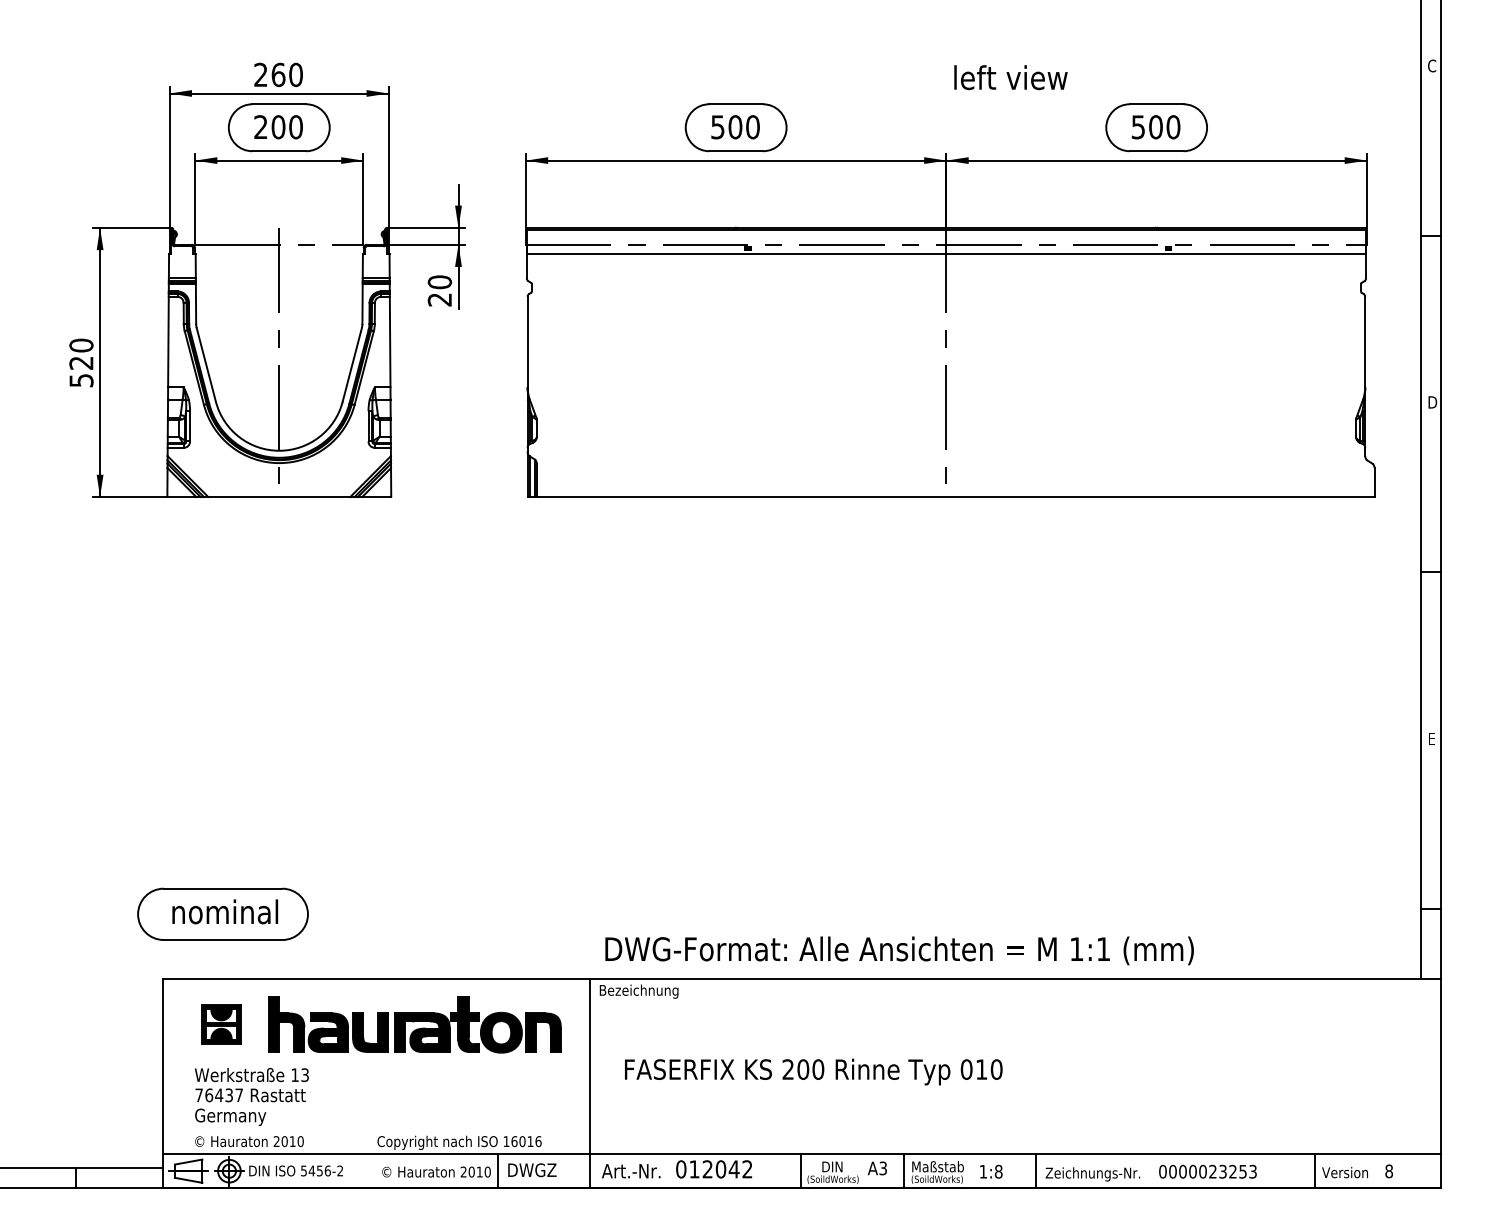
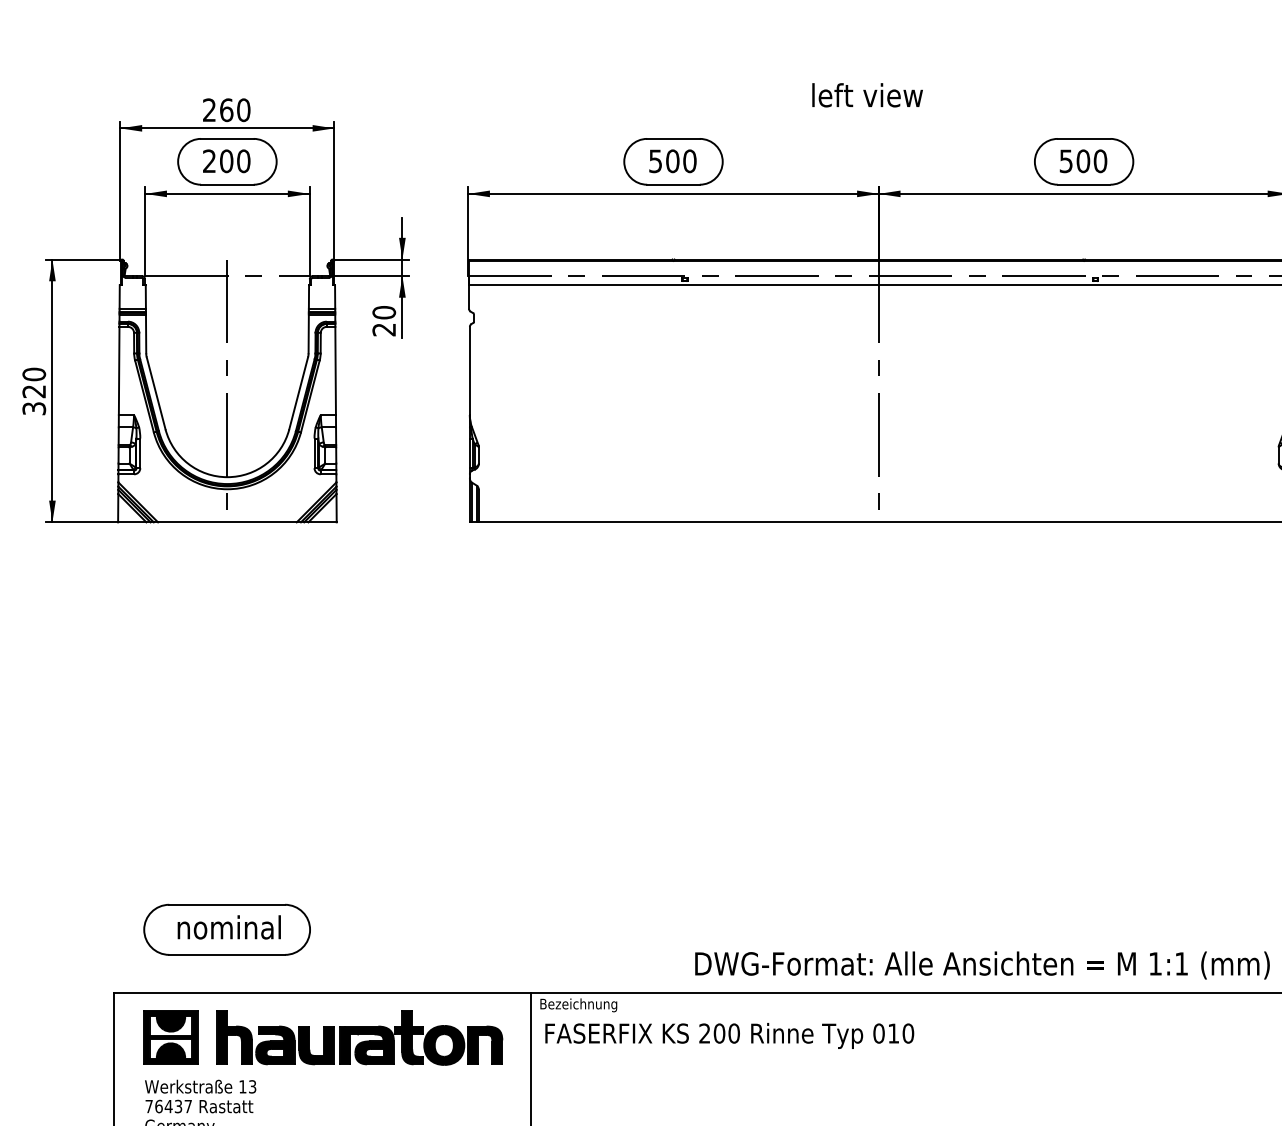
text: (1010, 77) -> (867, 95), moved
text: (80, 380) -> (33, 408), 520 -> 320
part: (222, 913) -> (226, 929), moved
text: (899, 950) -> (982, 965), moved
part: (221, 1024) -> (170, 1037), size x1.43
text: (813, 1071) -> (729, 1035), moved

